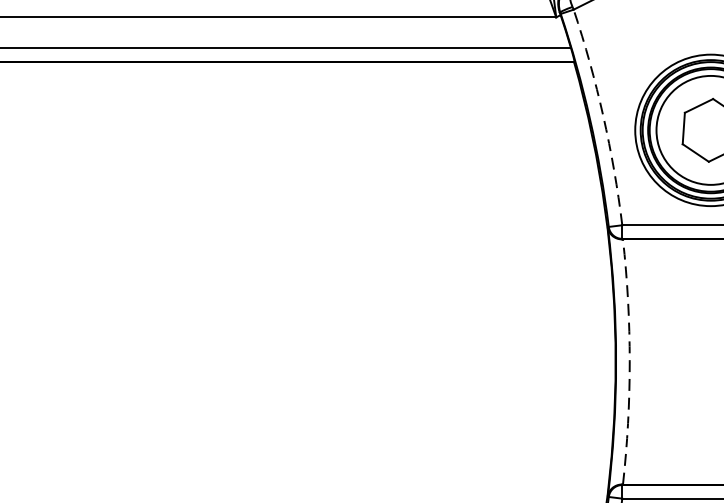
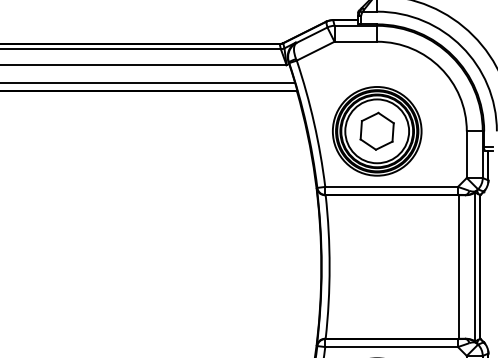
arc: (603, 116) -> (314, 123), dashed -> solid
arc: (629, 361) -> (329, 266), dashed -> solid

